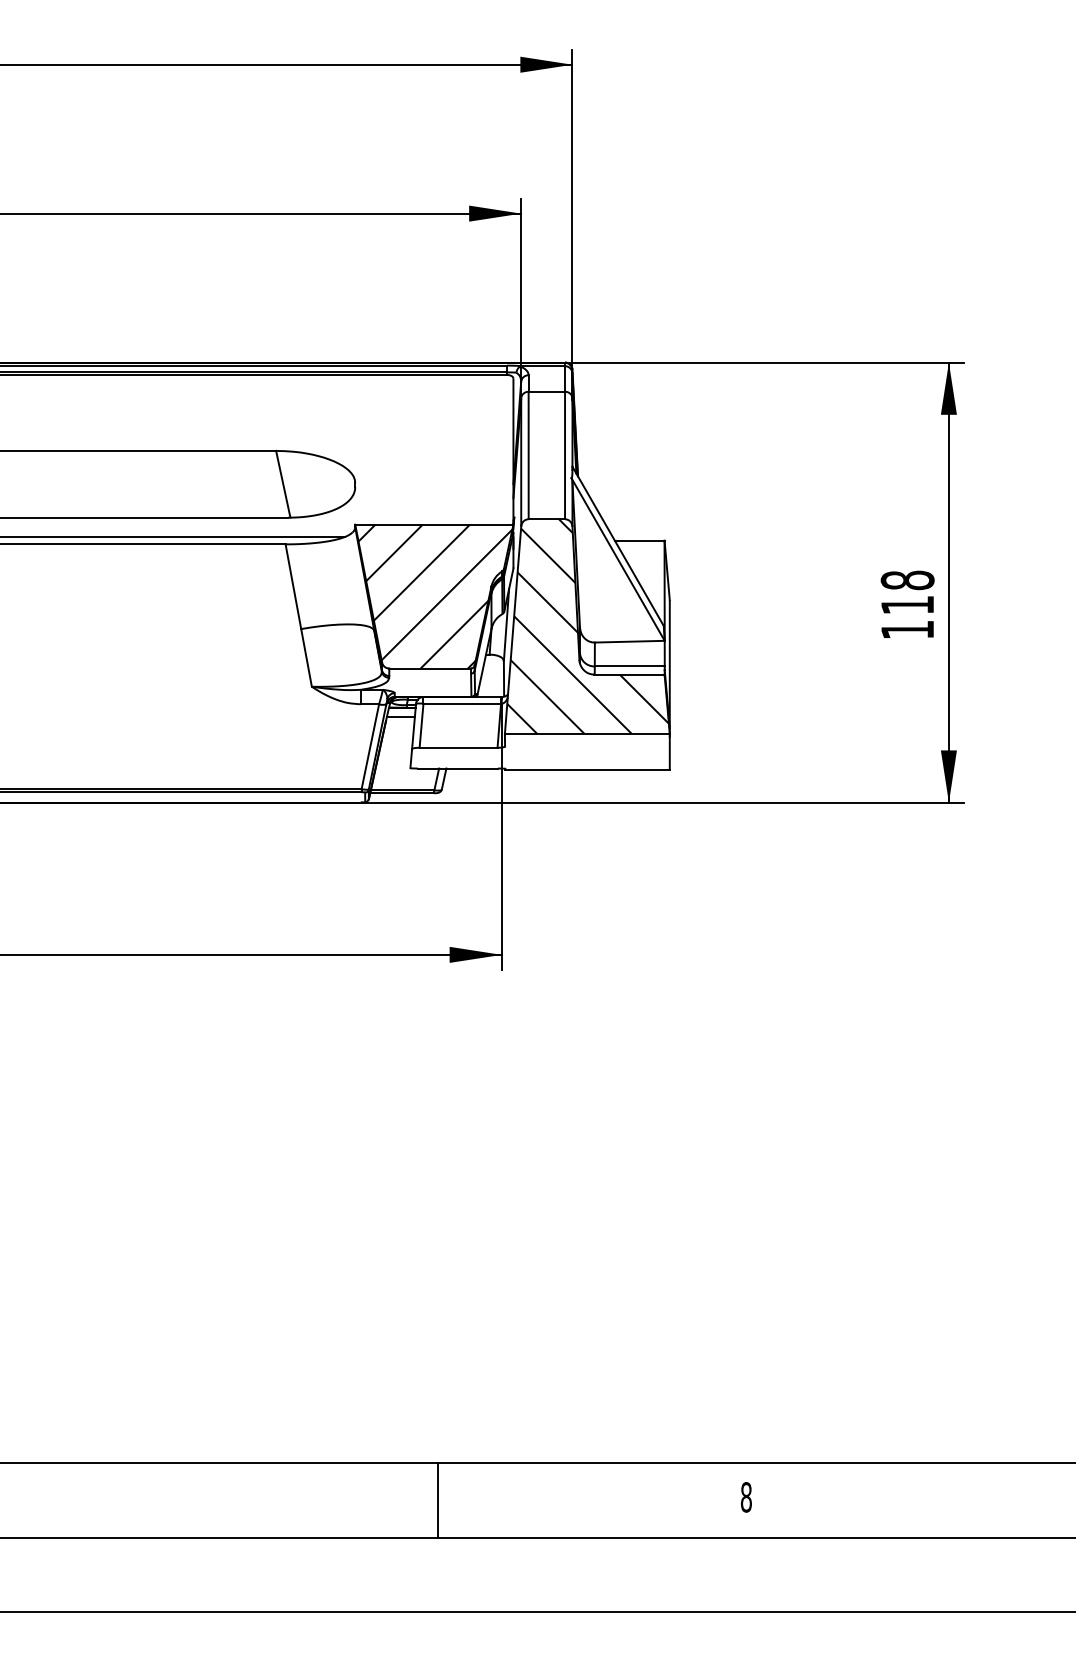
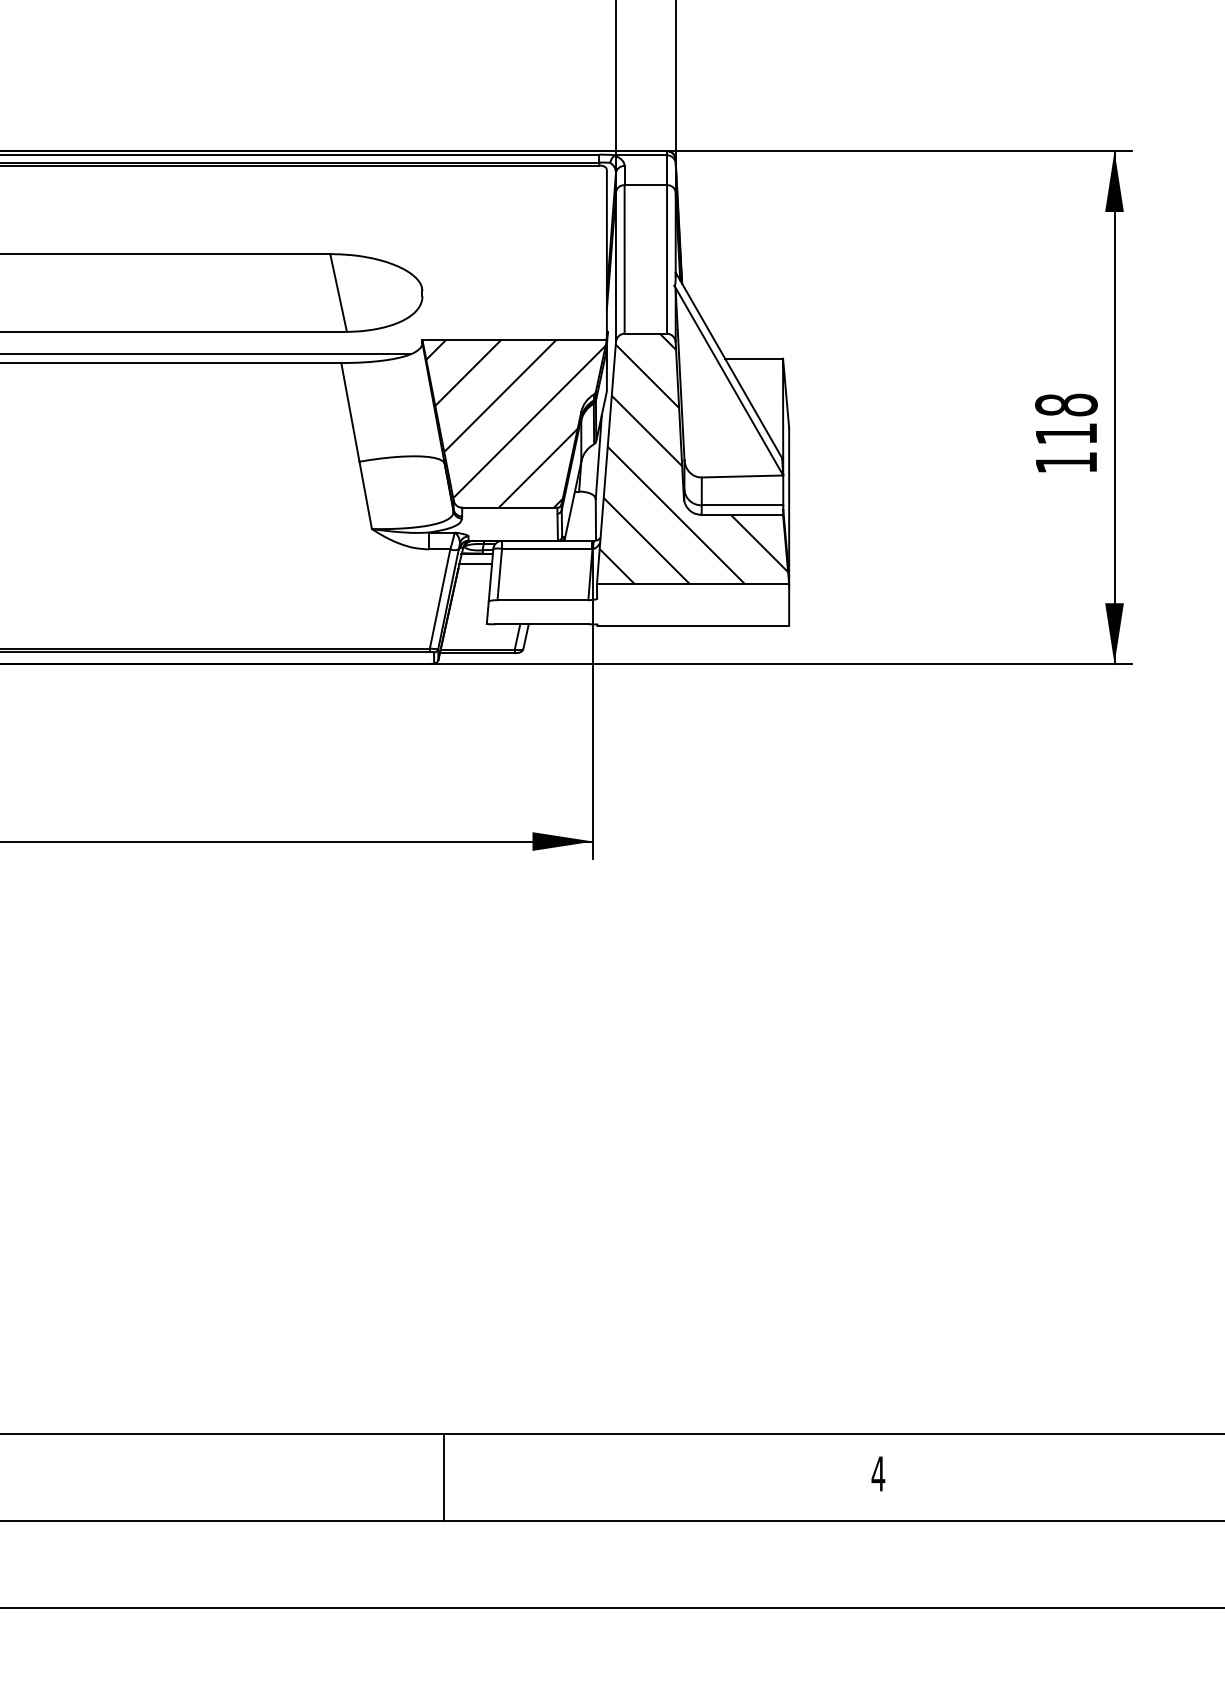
text: (746, 1497) -> (878, 1474), 8 -> 4
line: (437, 1500) -> (443, 1477), moved

